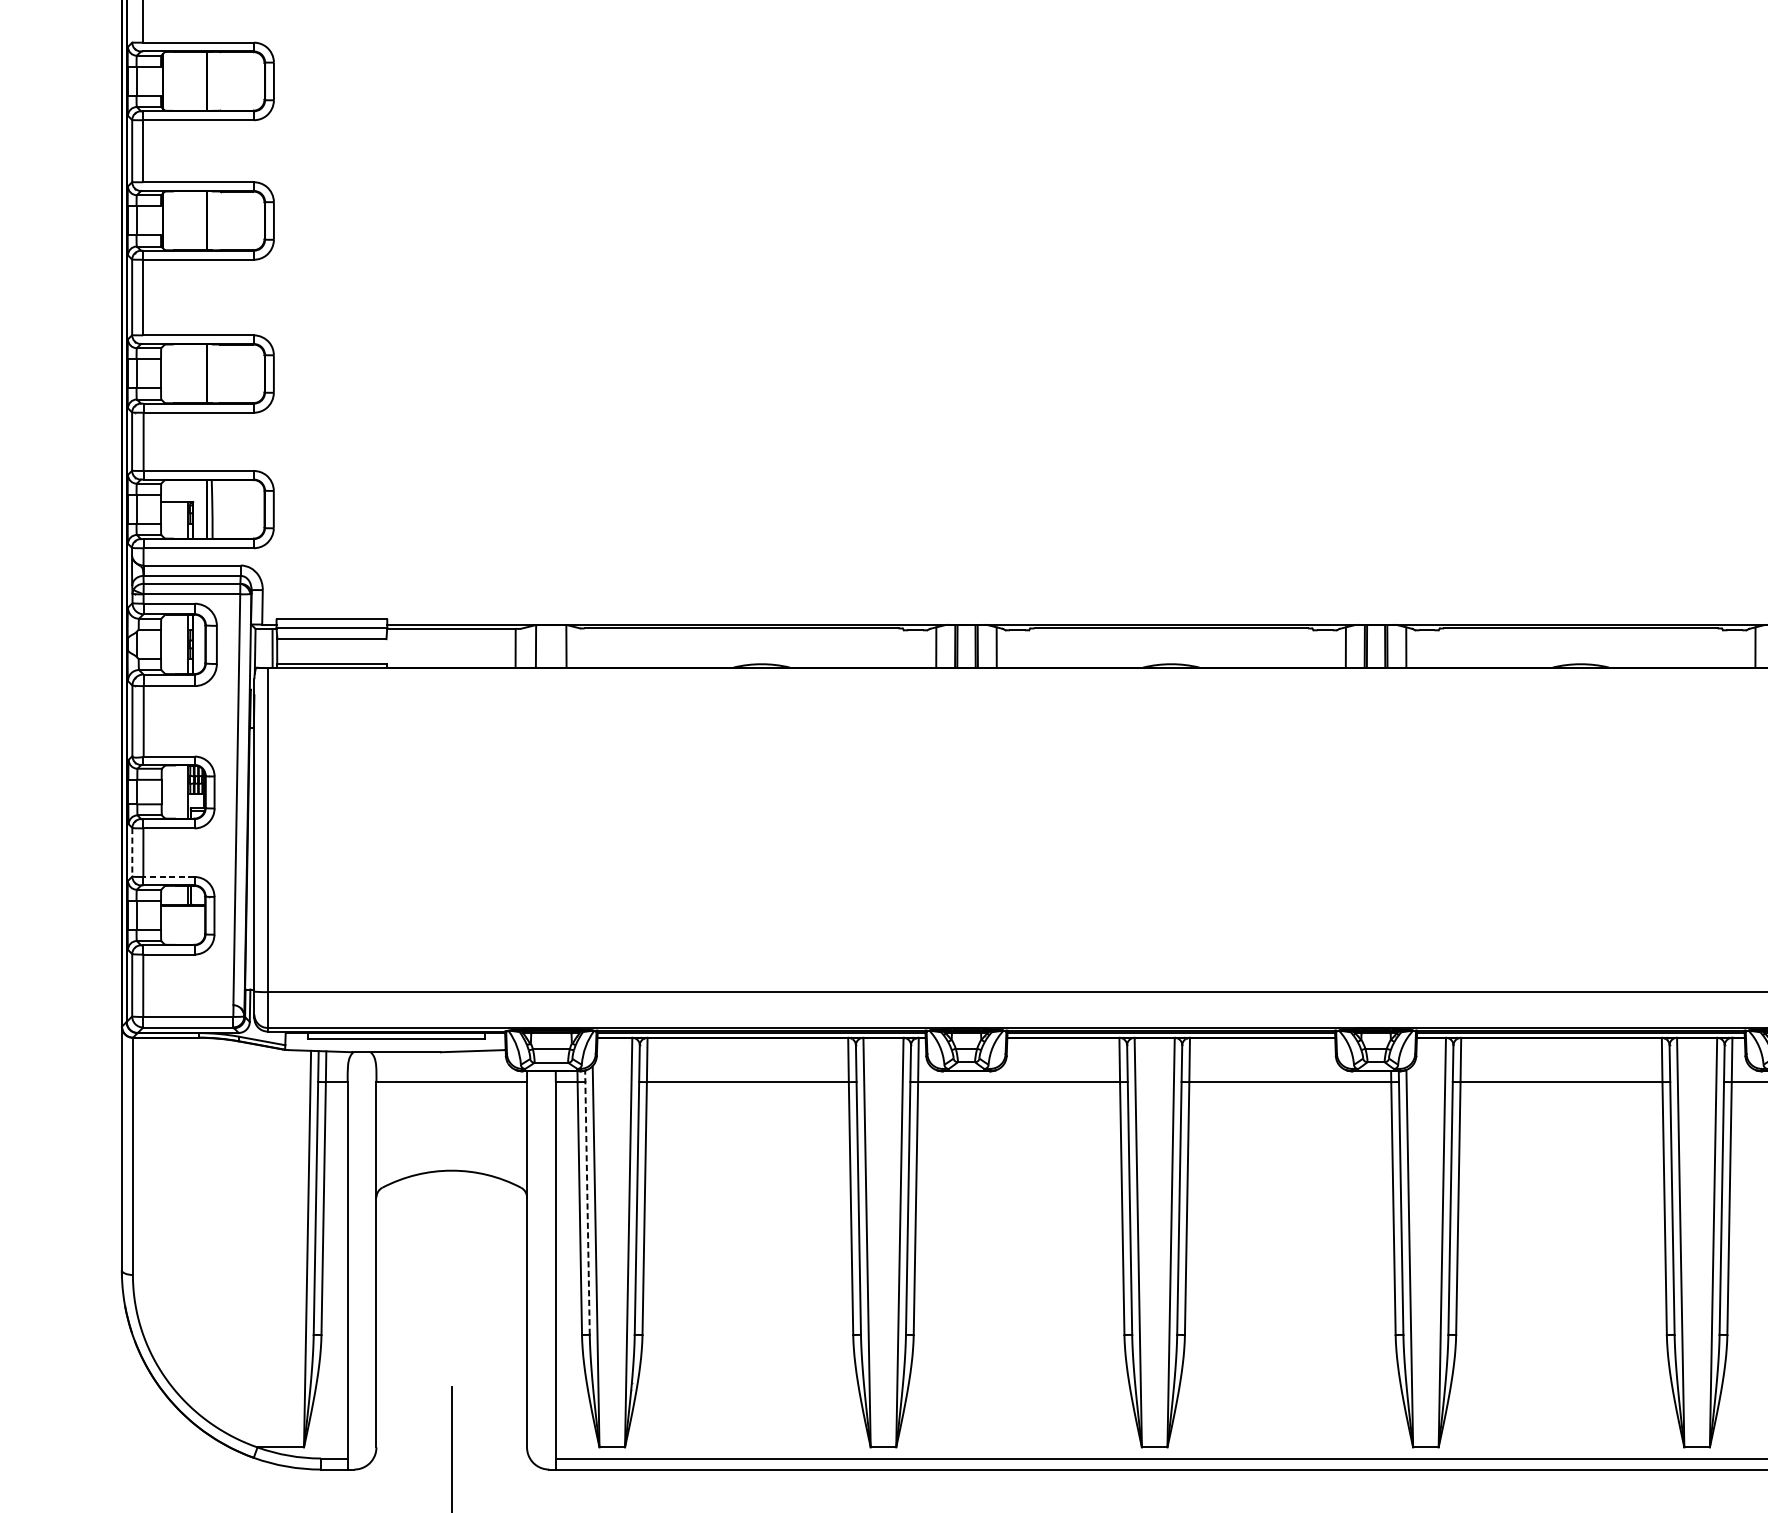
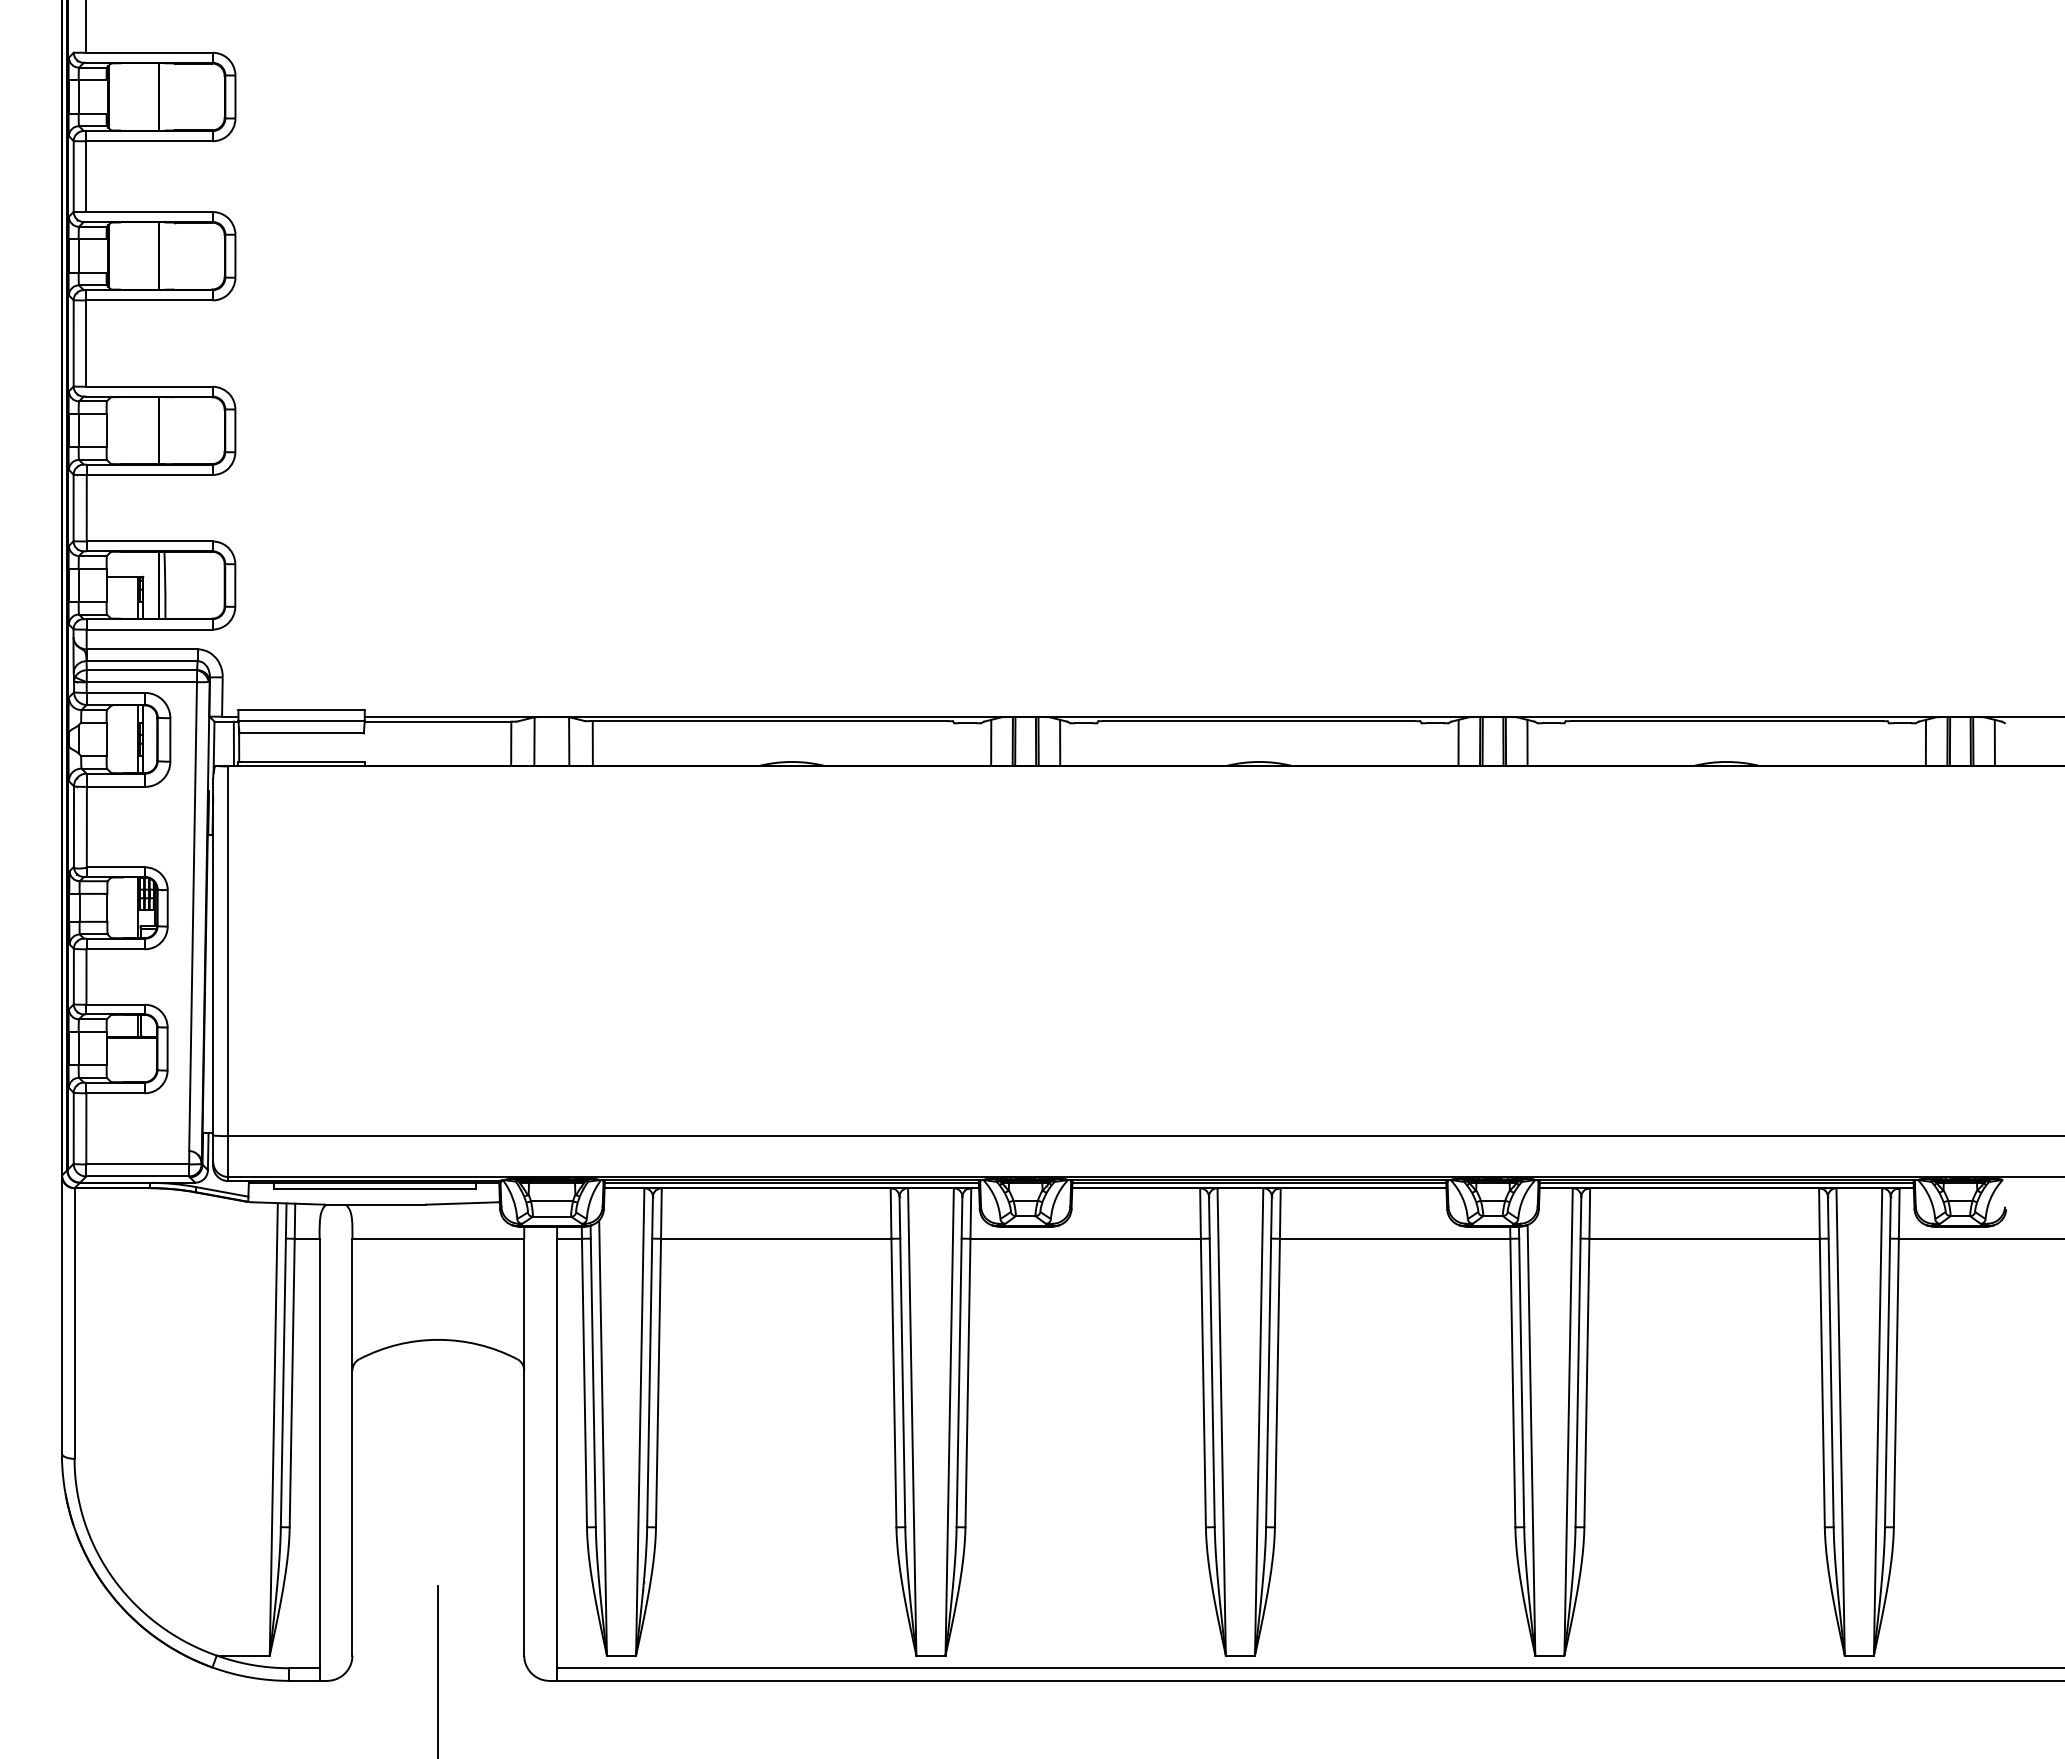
line: (586, 648) -> (592, 743), added
line: (132, 852) -> (73, 976), dashed -> solid
line: (168, 876) -> (115, 1004), dashed -> solid
line: (587, 1202) -> (593, 1376), dashed -> solid

